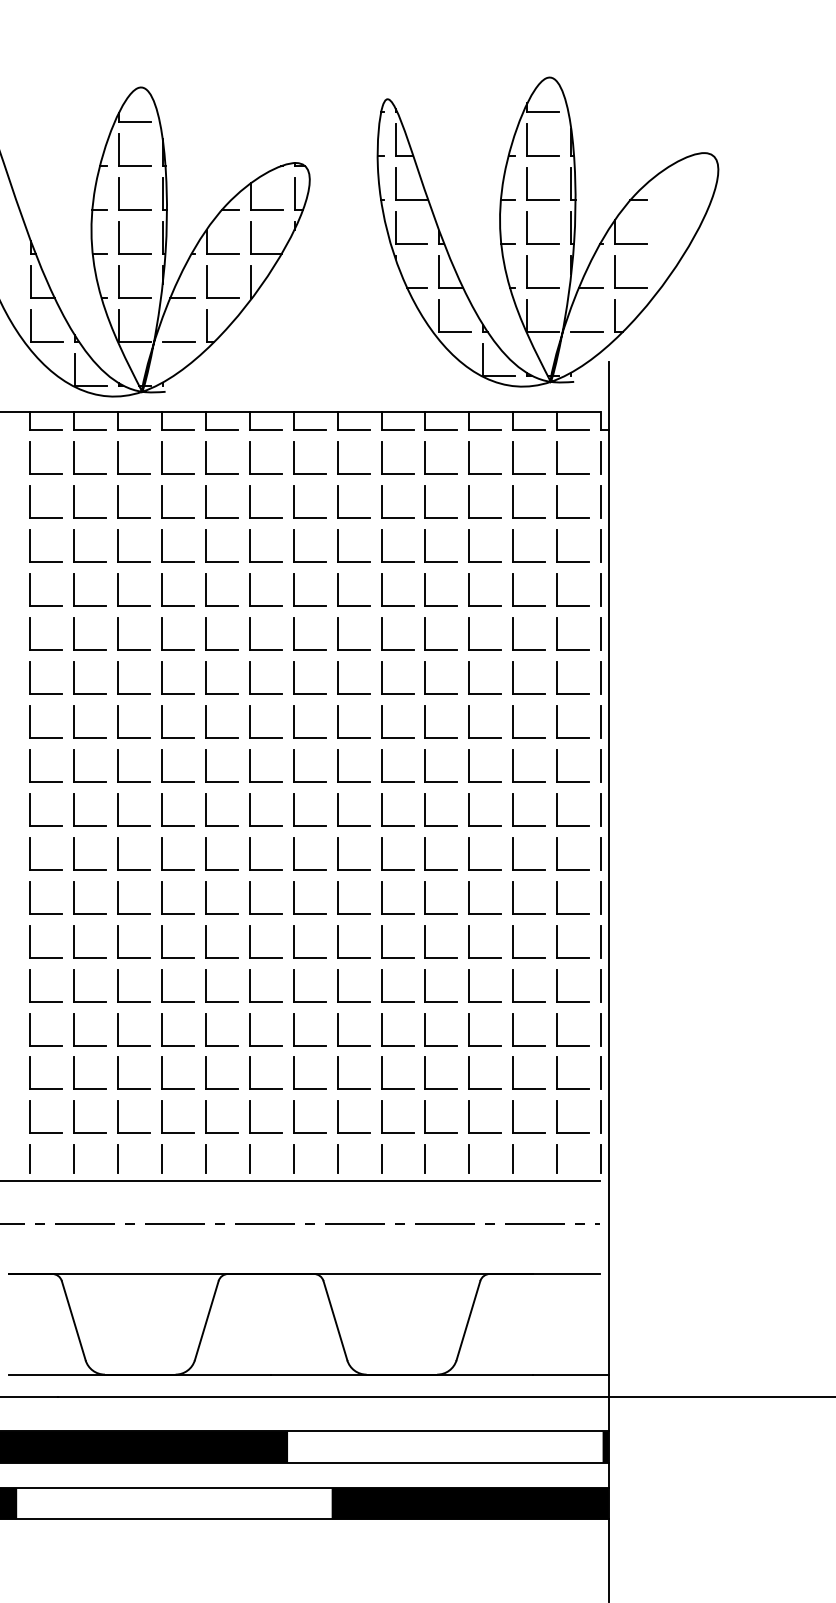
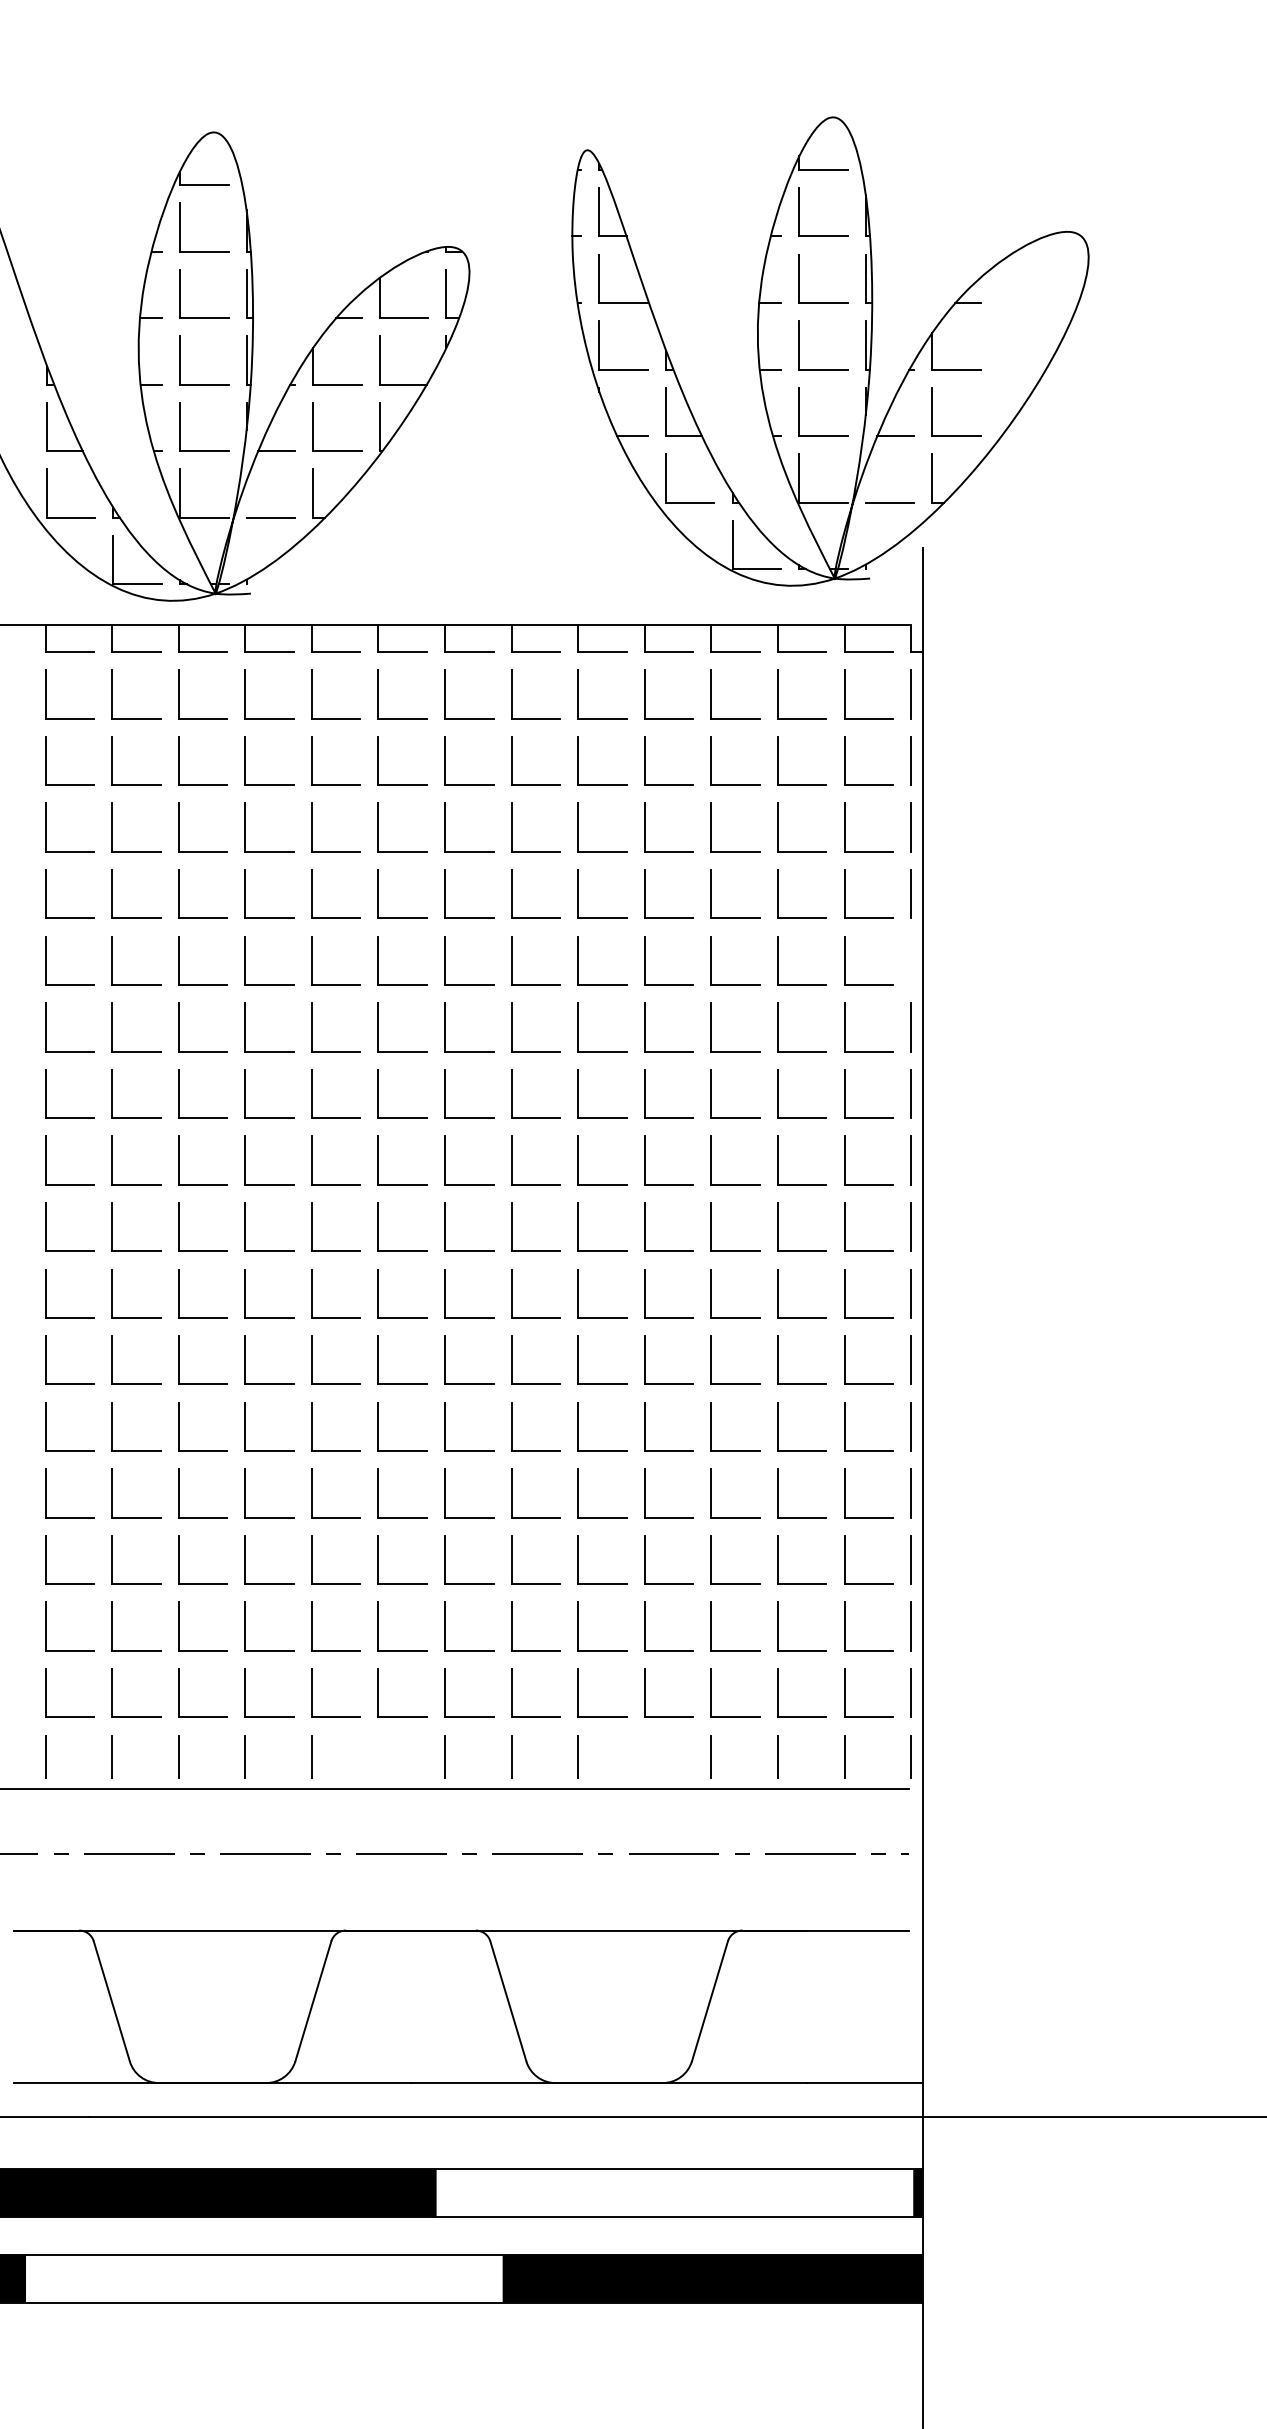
line: (601, 634) -> (911, 961), removed
line: (249, 1159) -> (378, 1757), removed
line: (425, 1159) -> (644, 1757), removed

